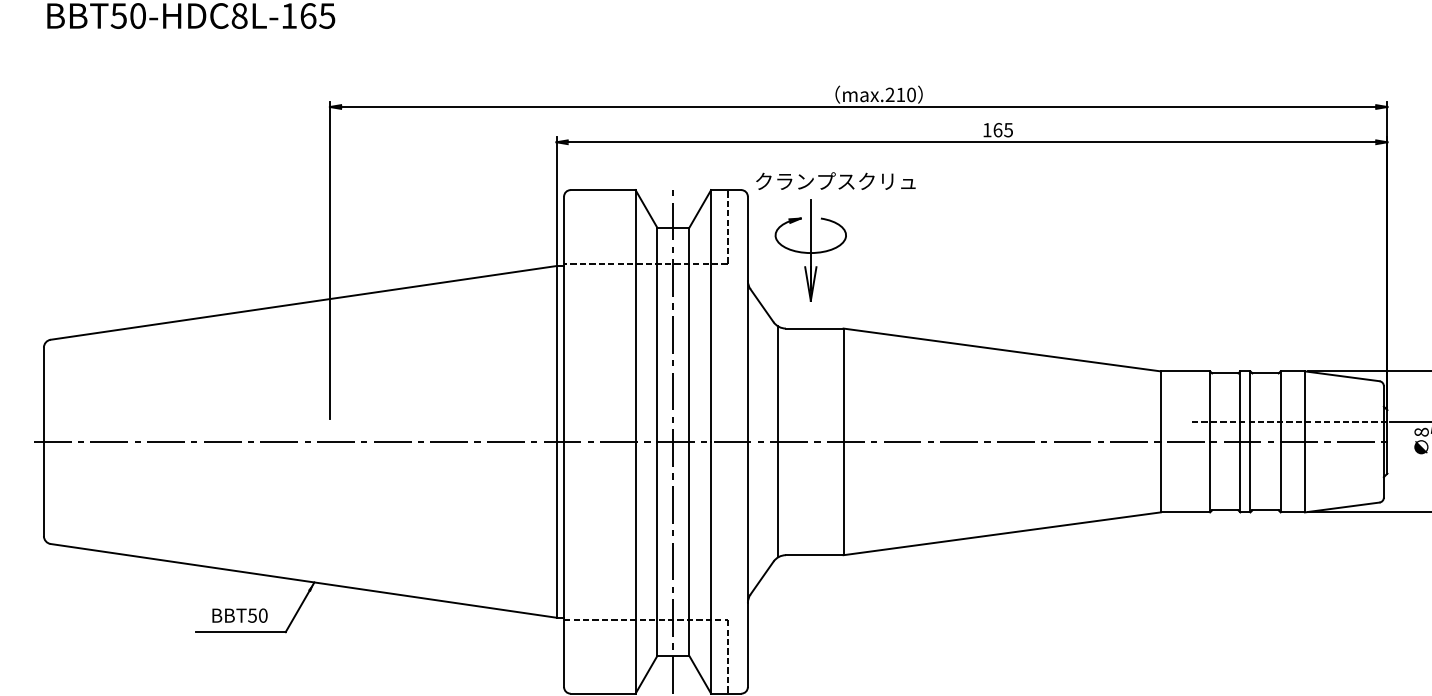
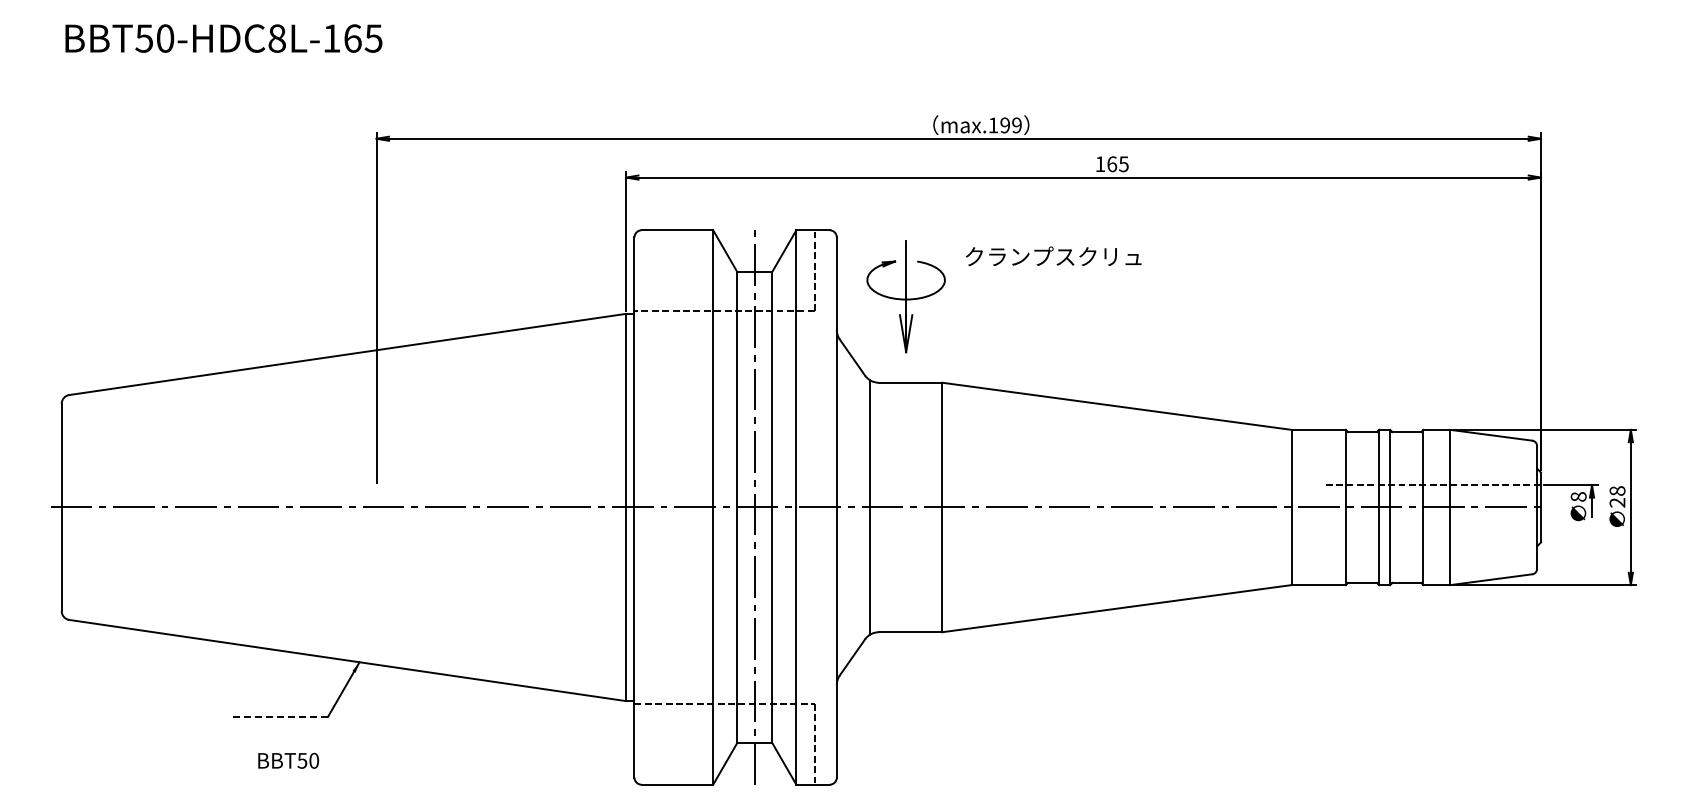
text: (900, 94) -> (1004, 125), max.210 -> max.199
text: (835, 181) -> (1053, 256), moved
text: (239, 615) -> (288, 760), moved
line: (240, 632) -> (278, 717), solid -> dashed

